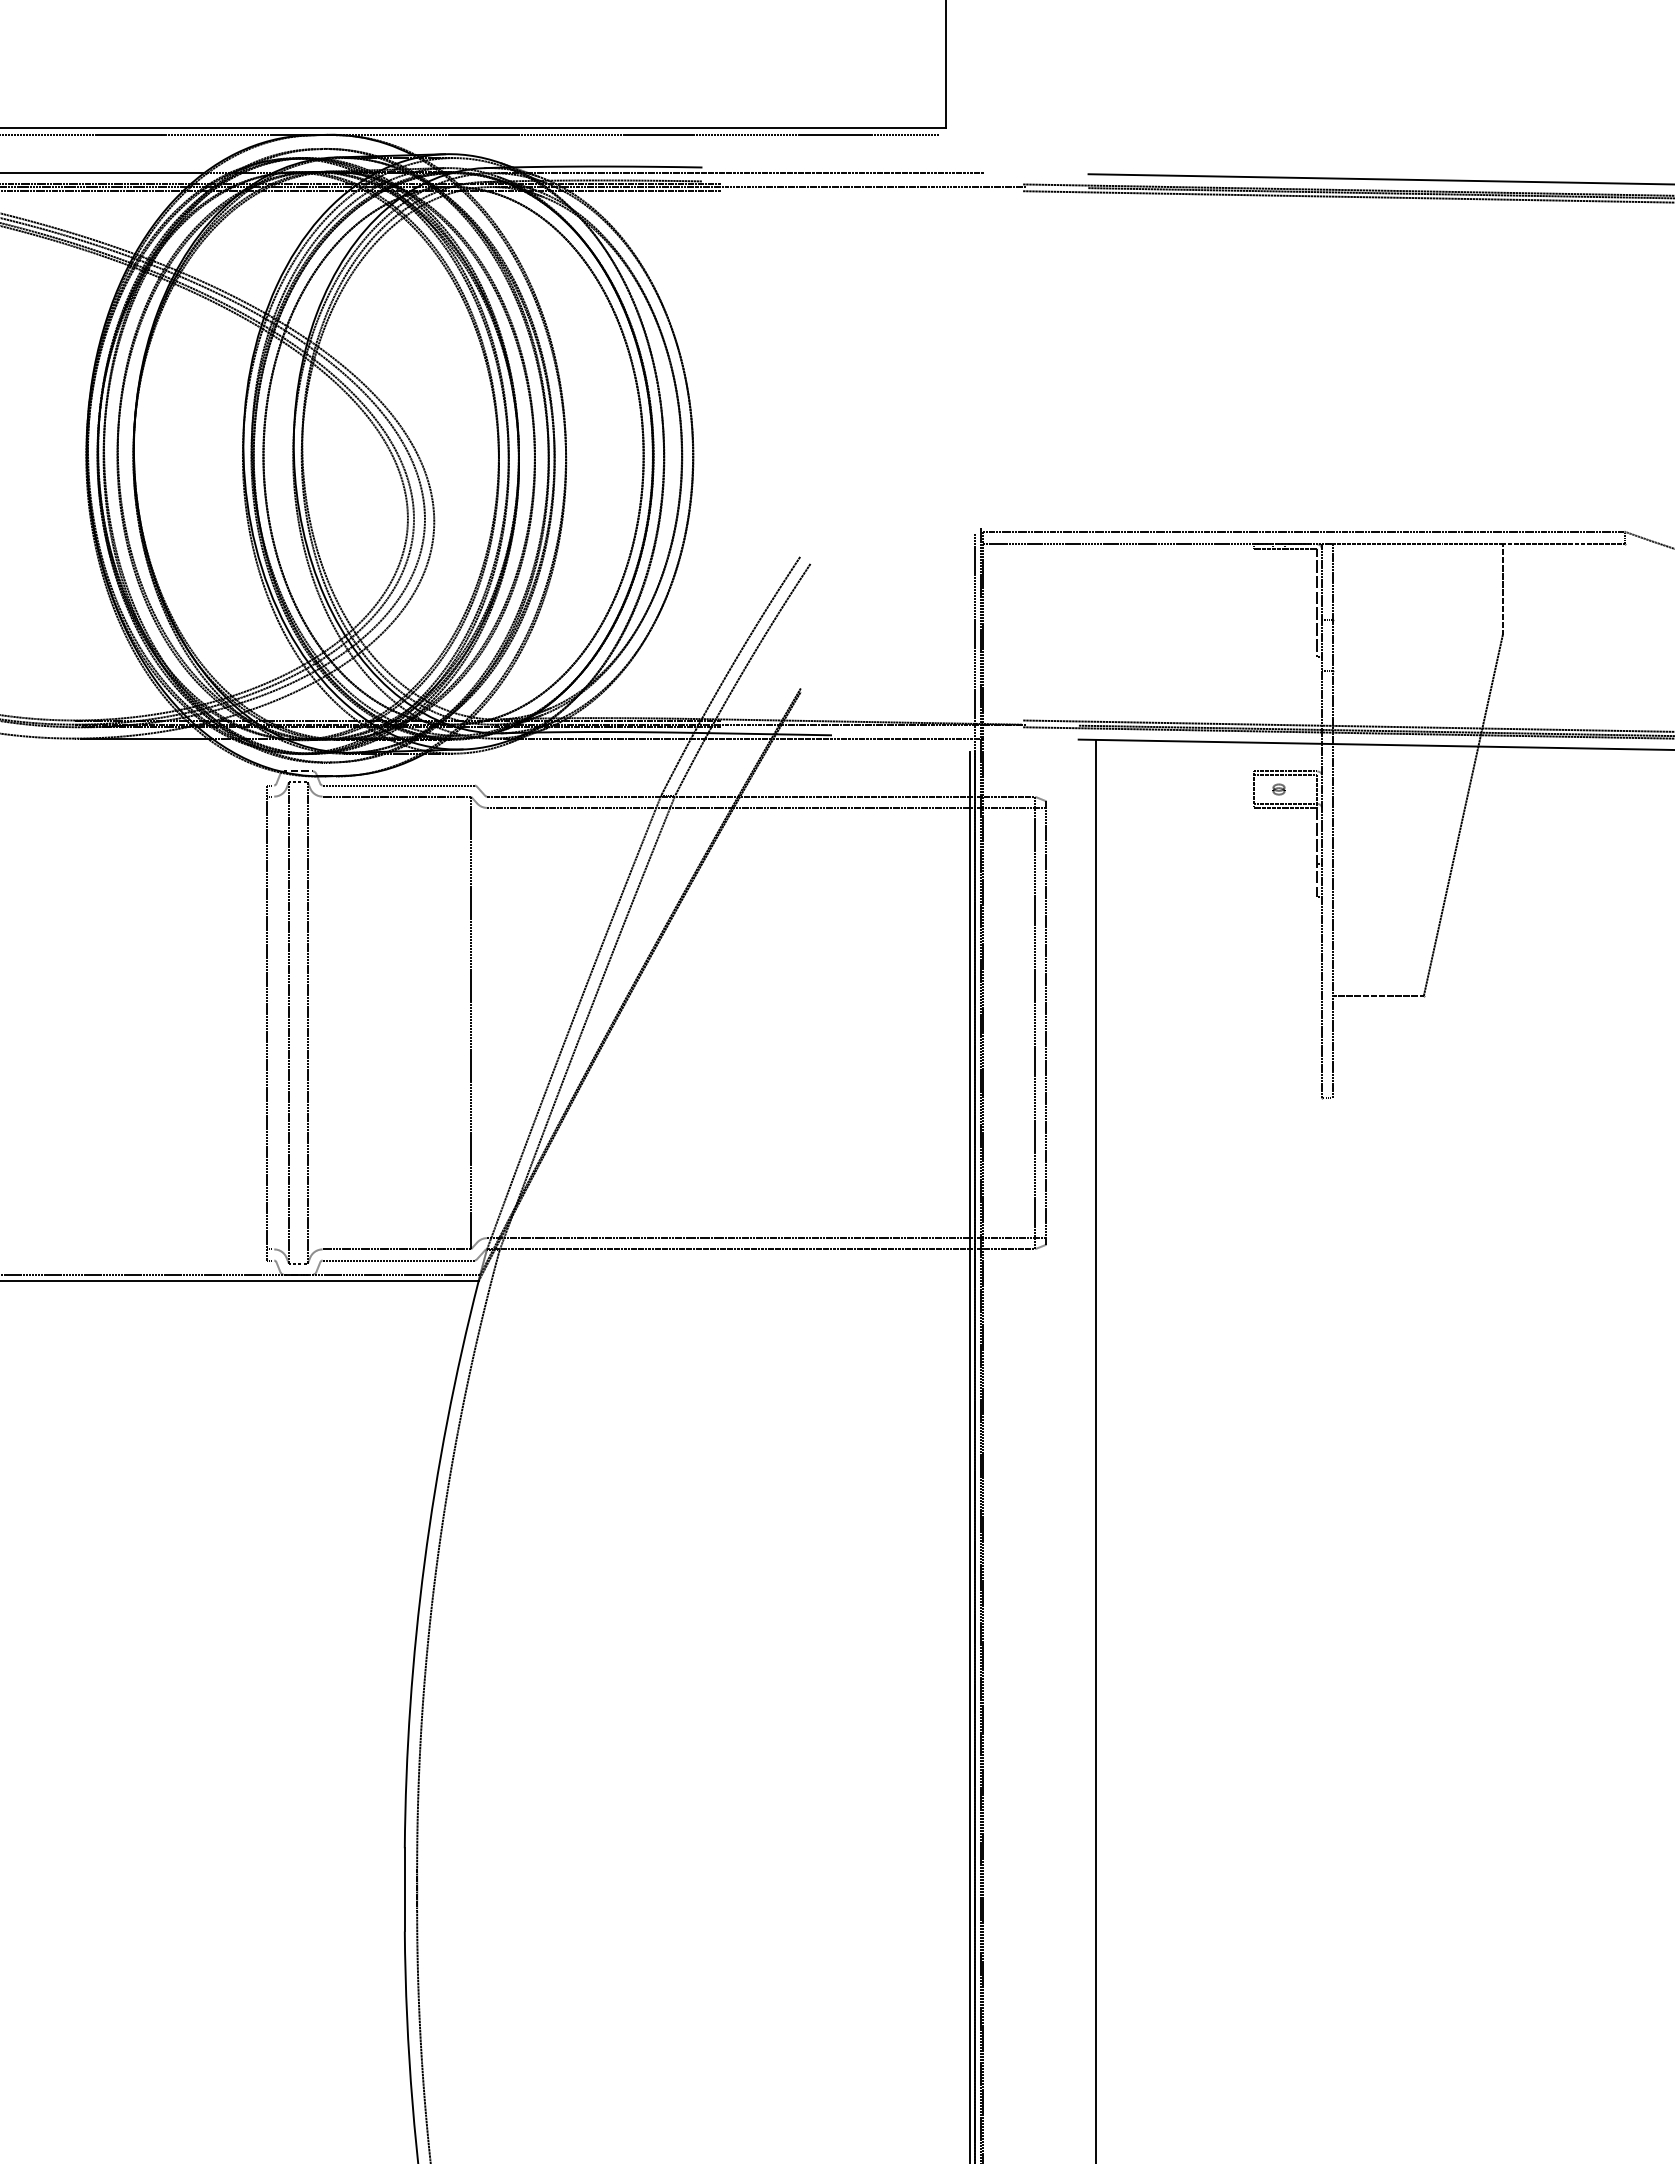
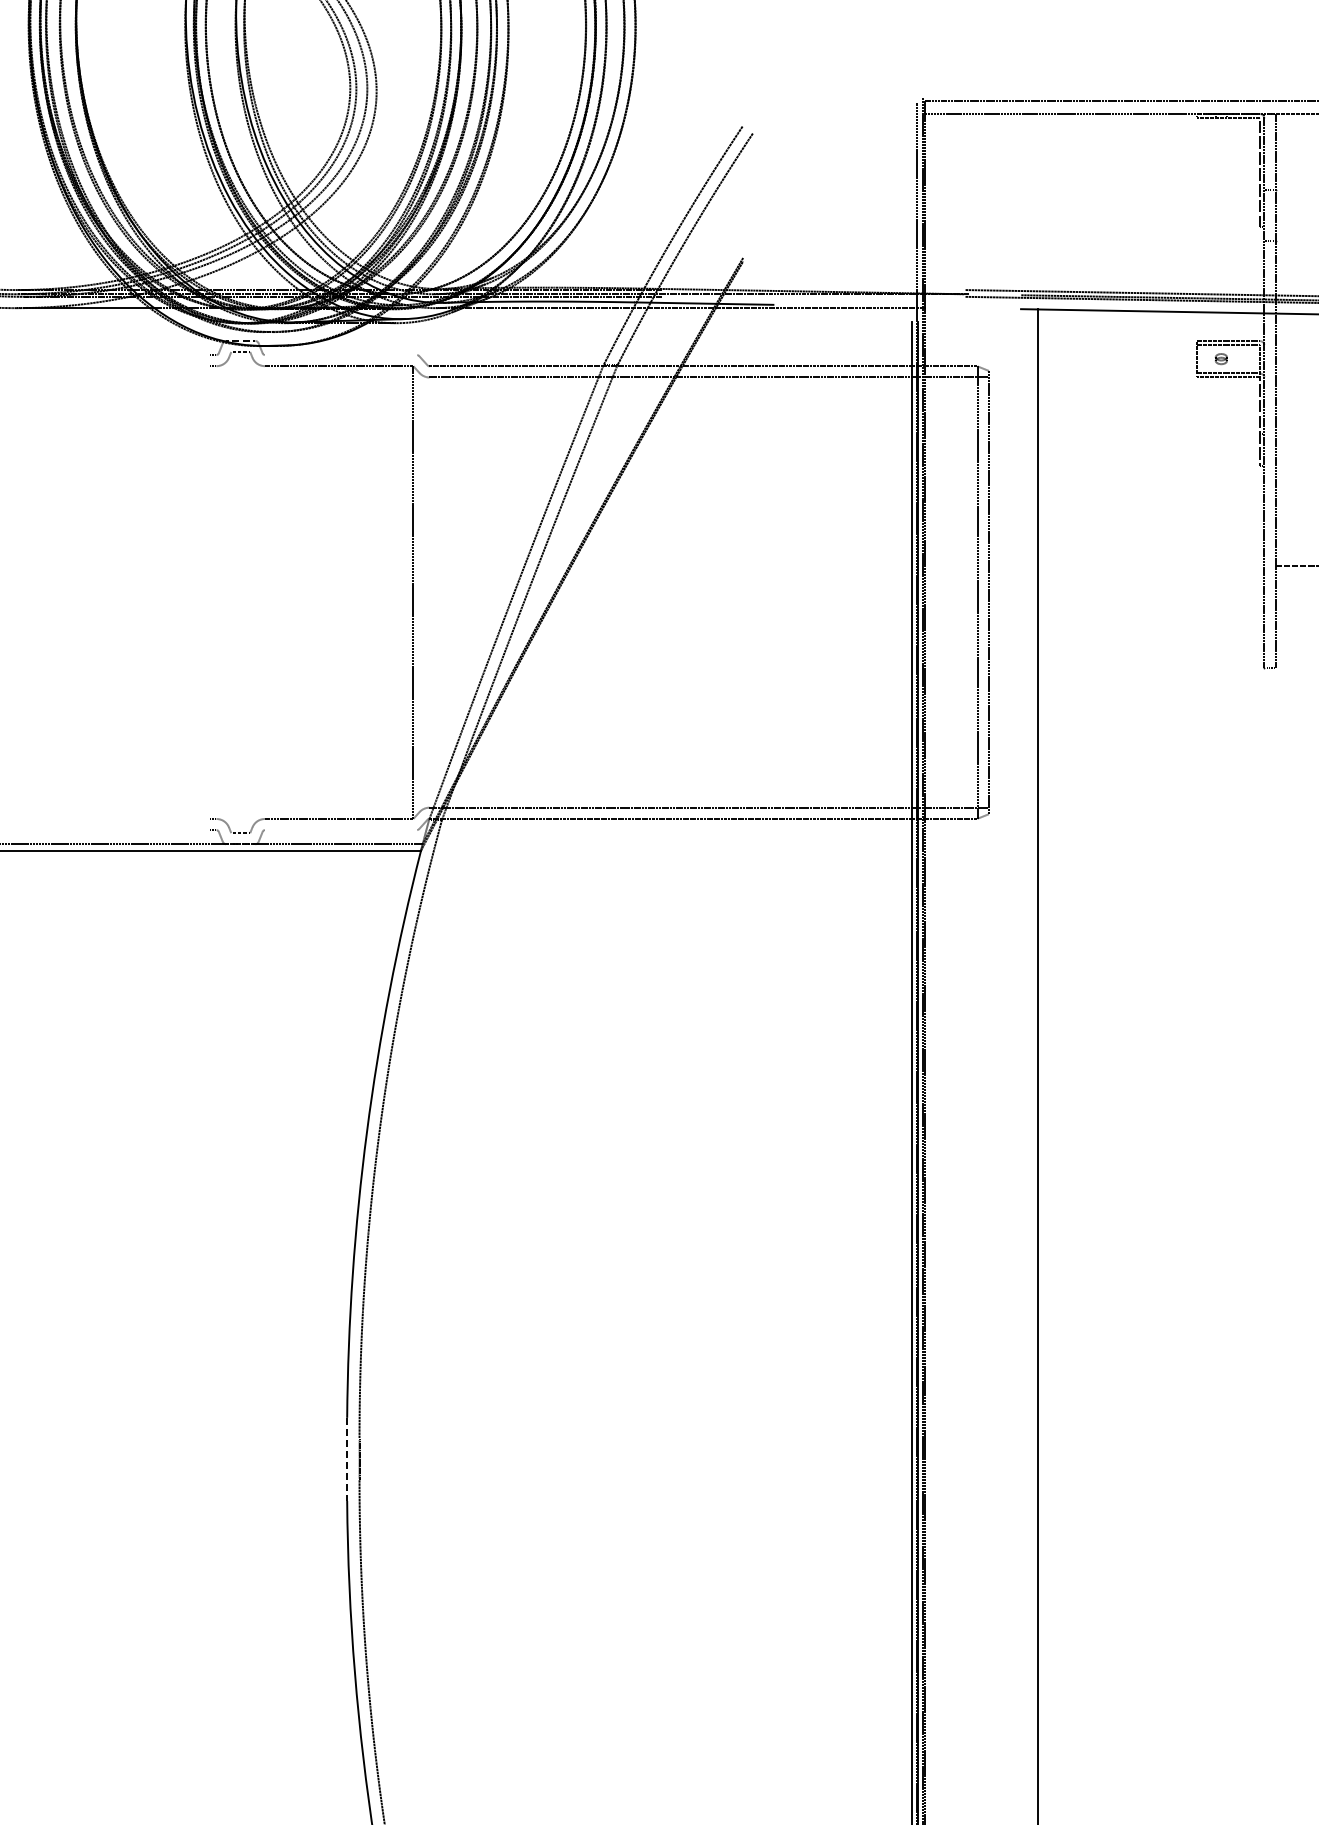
line: (398, 785) -> (340, 355), removed
line: (266, 1022) -> (208, 592), removed
line: (288, 1022) -> (230, 592), removed
line: (307, 1022) -> (249, 592), removed
line: (398, 1260) -> (340, 830), removed
line: (404, 1889) -> (346, 1459), solid -> dashed

